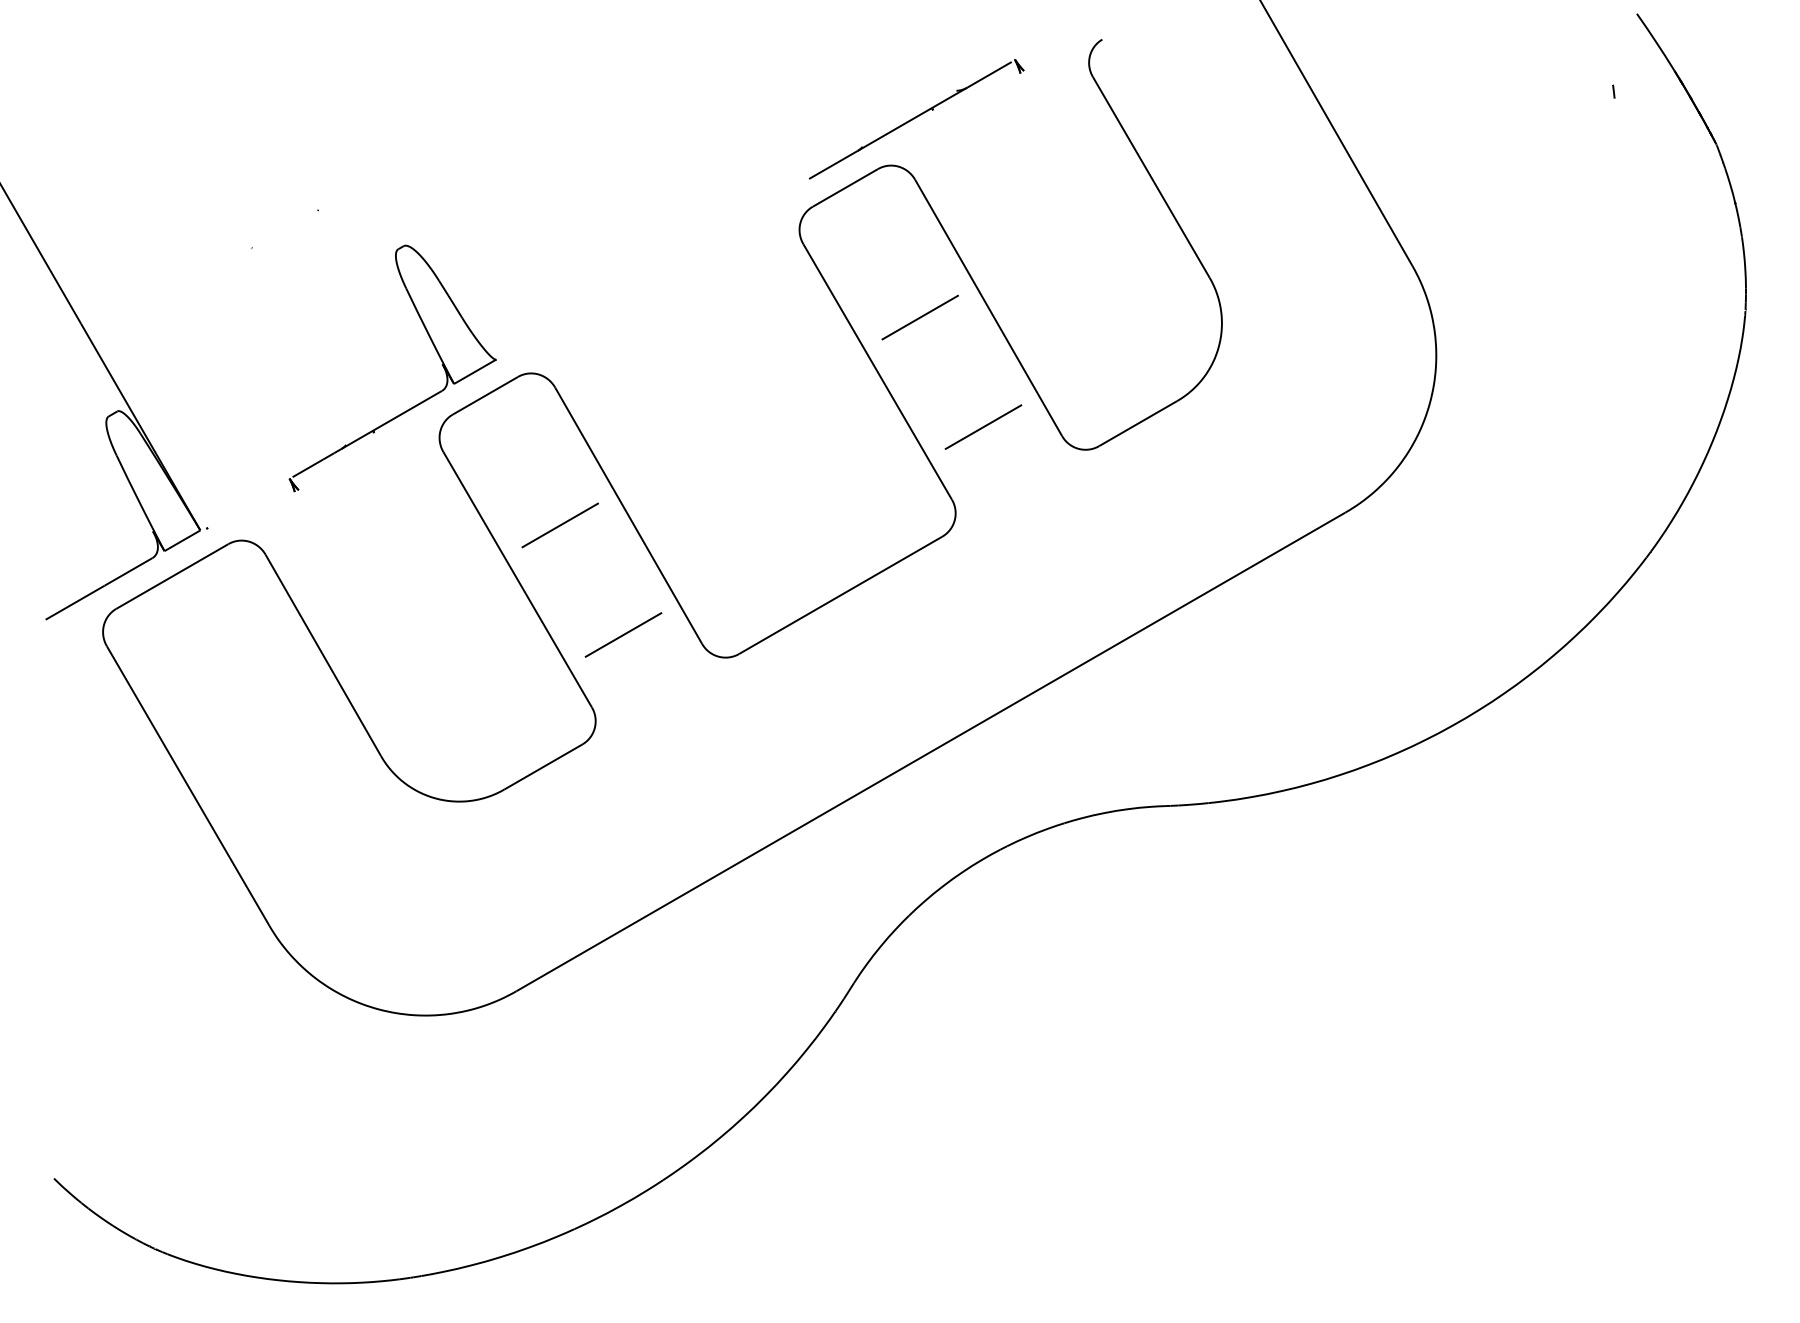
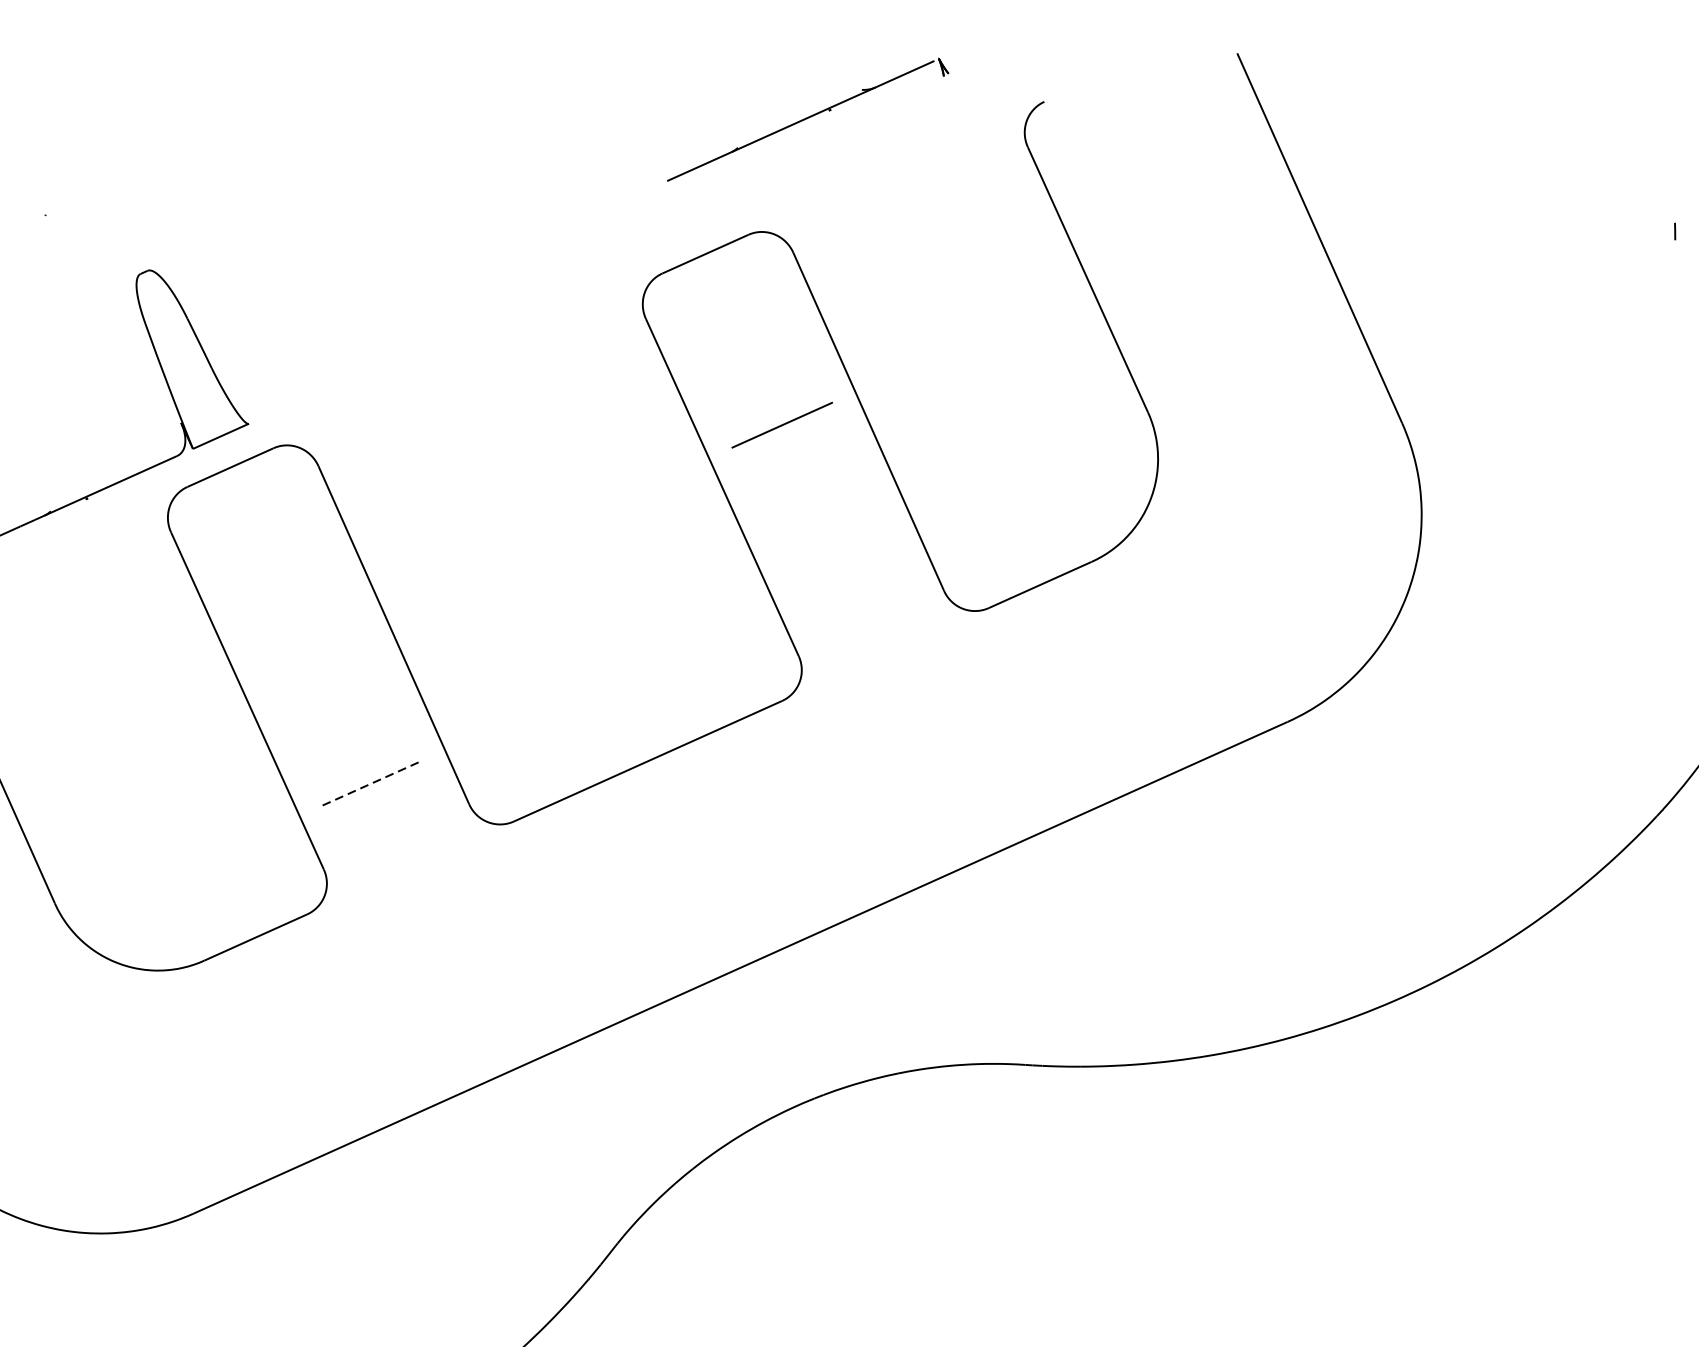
part: (916, 119) -> (808, 120), moved
line: (983, 426) -> (847, 568), removed
line: (559, 525) -> (306, 638), removed
line: (623, 634) -> (372, 782), solid -> dashed

